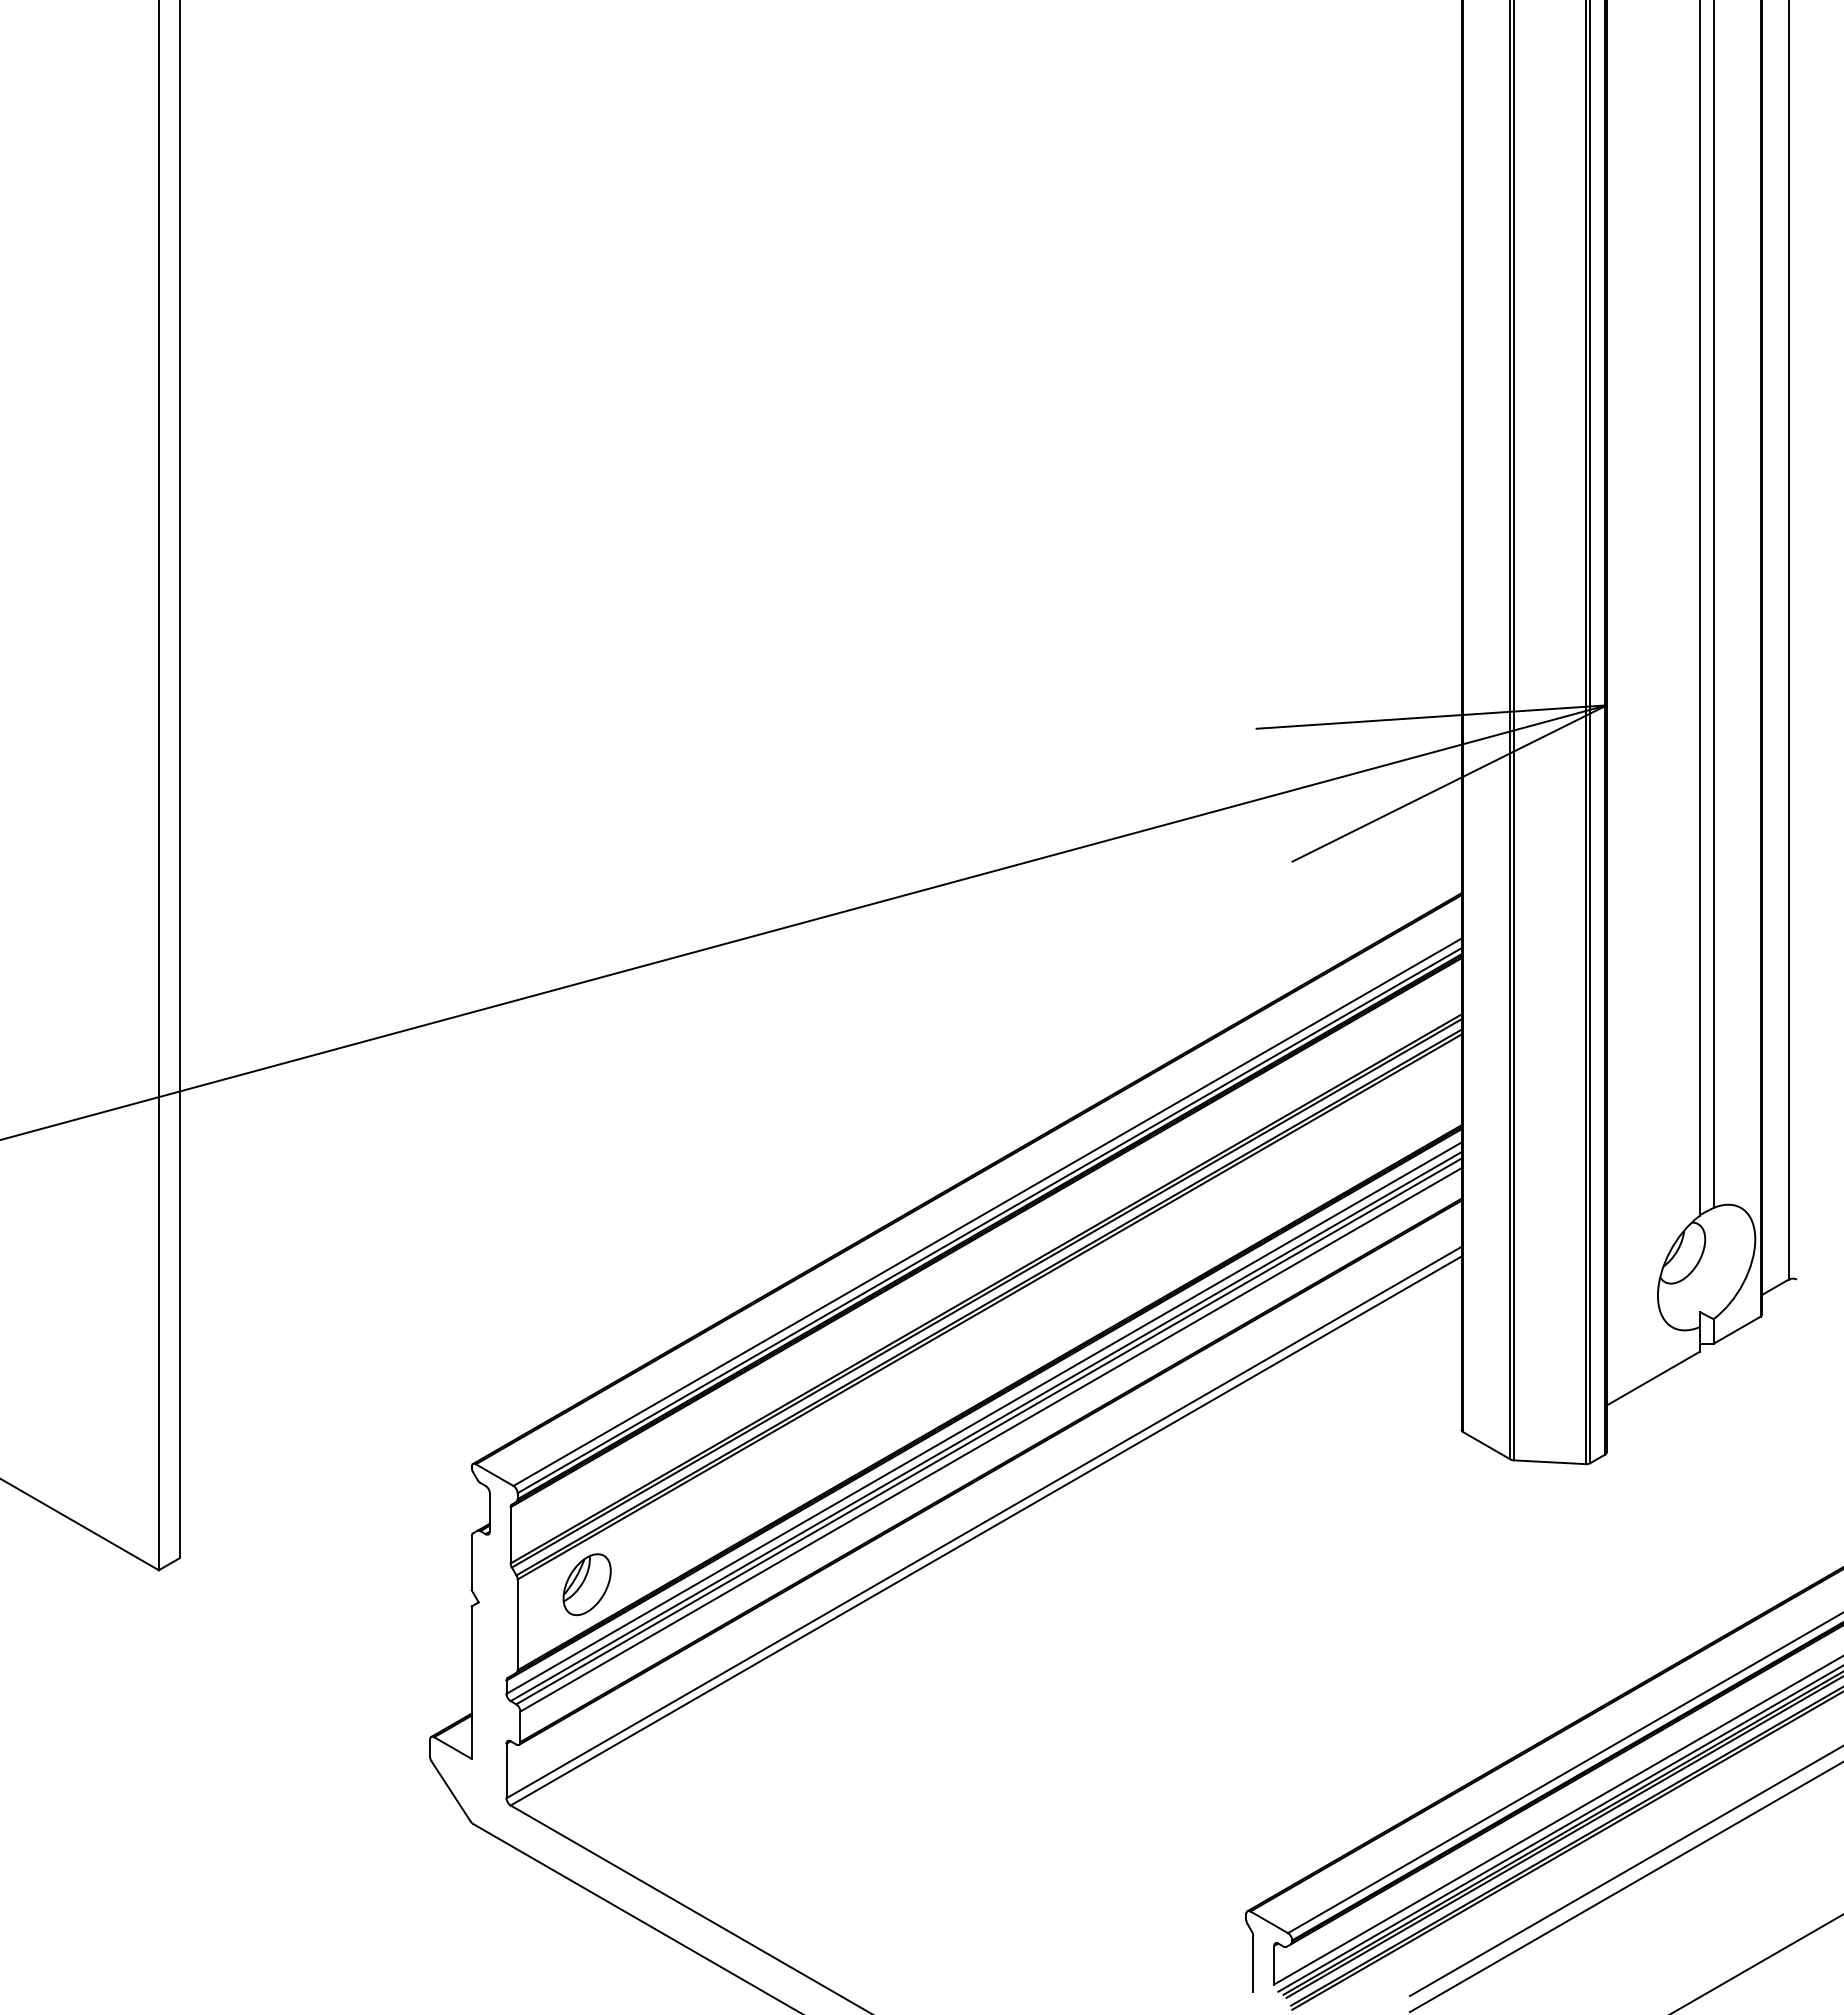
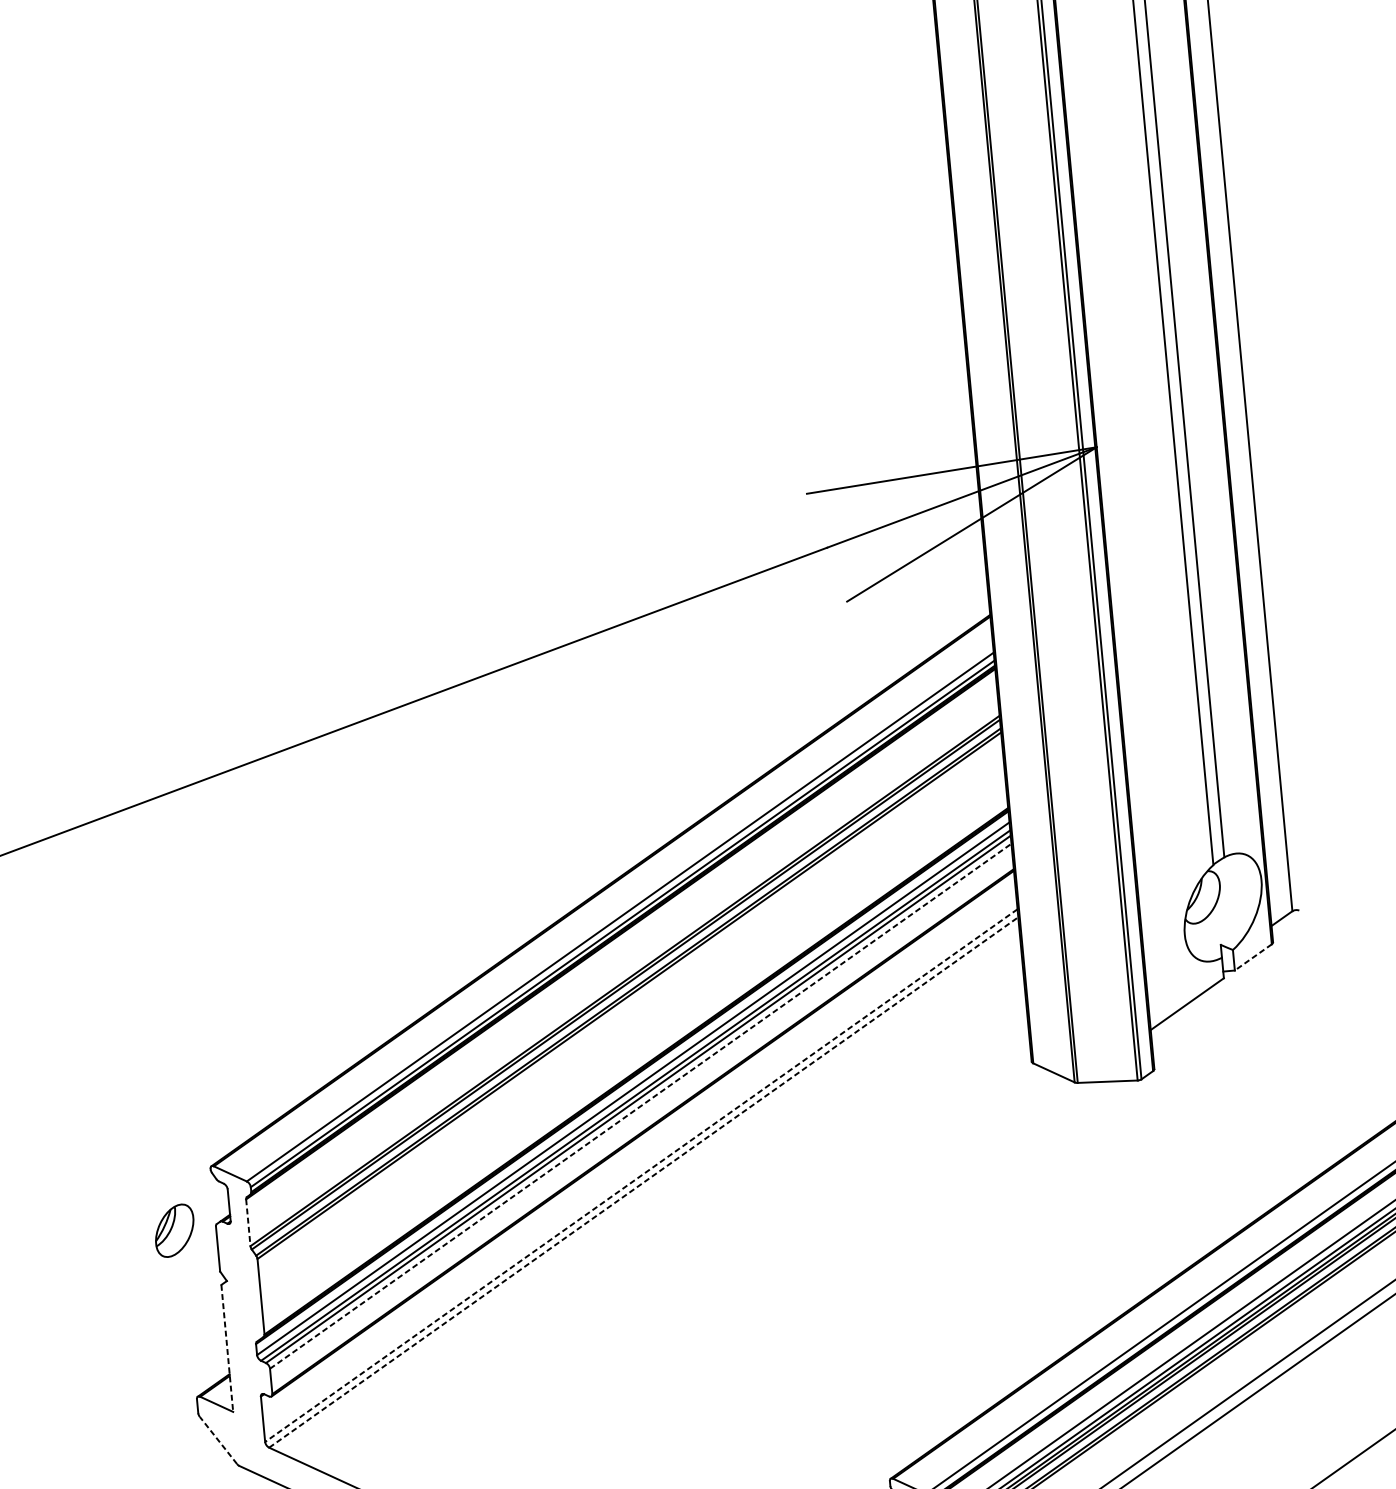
line: (1736, 1330) -> (1252, 957), solid -> dashed
line: (991, 1439) -> (641, 1105), solid -> dashed
line: (983, 1522) -> (640, 1175), solid -> dashed
line: (986, 1531) -> (644, 1182), solid -> dashed
line: (510, 1535) -> (248, 1222), solid -> dashed
part: (586, 1584) -> (174, 1230), moved
line: (471, 1683) -> (227, 1349), solid -> dashed
line: (451, 1791) -> (218, 1440), solid -> dashed

